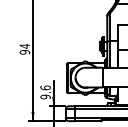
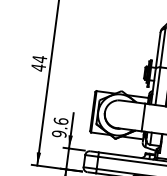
text: (24, 52) -> (37, 67), 94 -> 44

